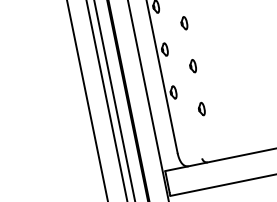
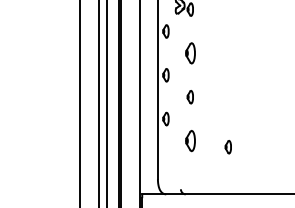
part: (183, 23) -> (189, 53), size x1.6
part: (200, 108) -> (189, 140), size x1.6
part: (239, 108) -> (227, 147), added

